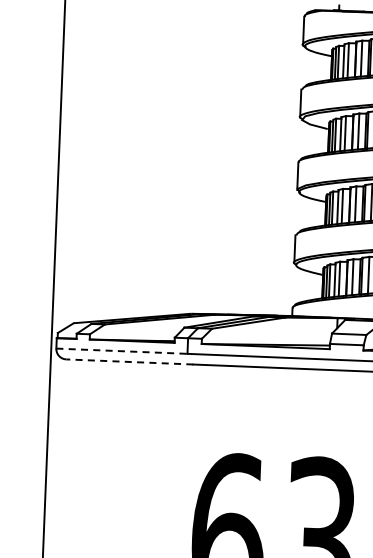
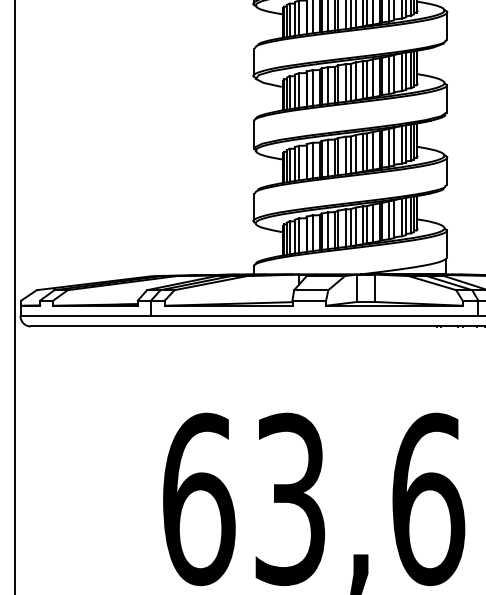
line: (122, 351) -> (86, 316), dashed -> solid
line: (129, 361) -> (93, 326), dashed -> solid

